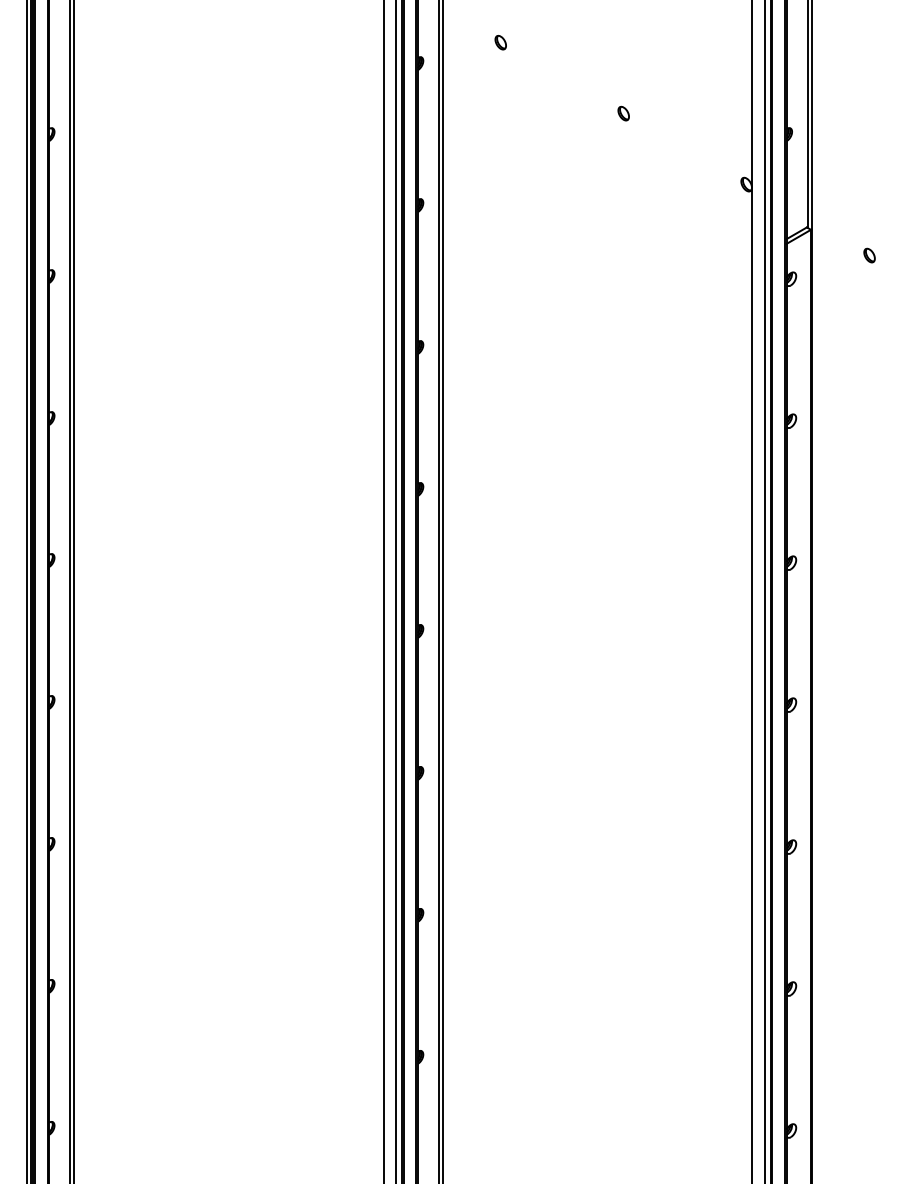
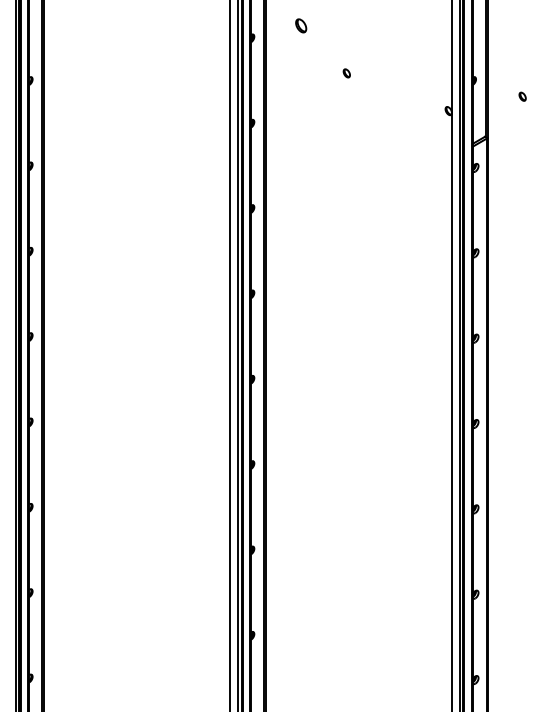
part: (500, 42) -> (300, 25), size x1.6
part: (623, 113) -> (346, 73), moved
part: (869, 255) -> (522, 96), moved

